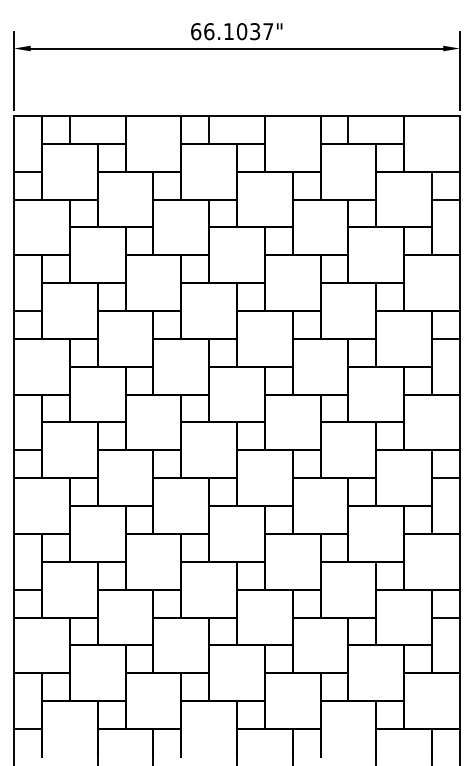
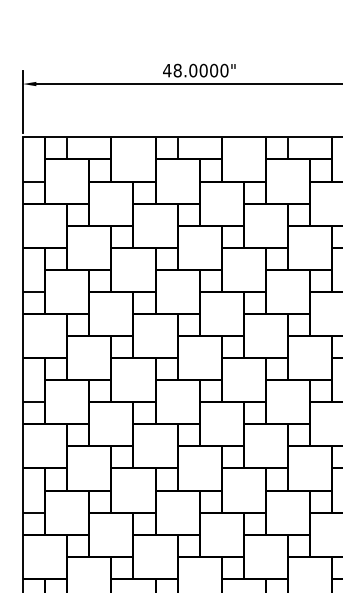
text: (231, 31) -> (195, 70), 66.1037" -> 48.0000"

